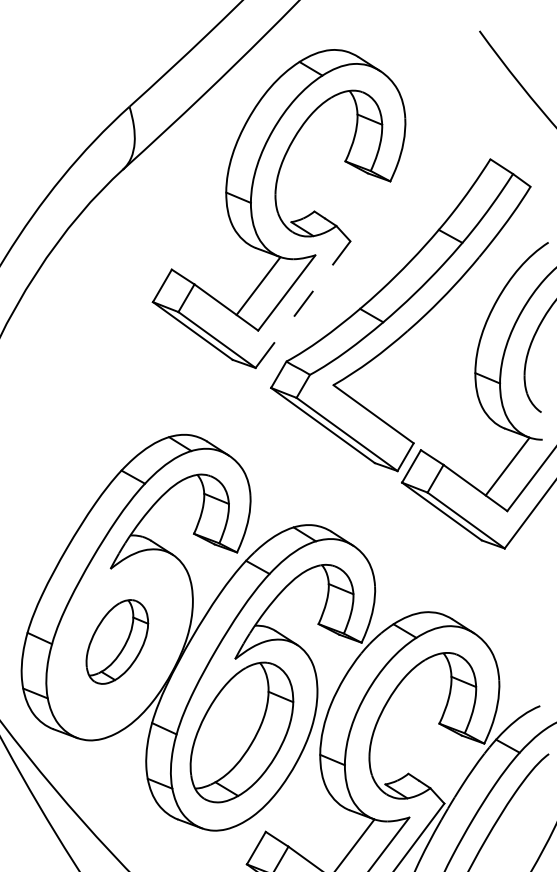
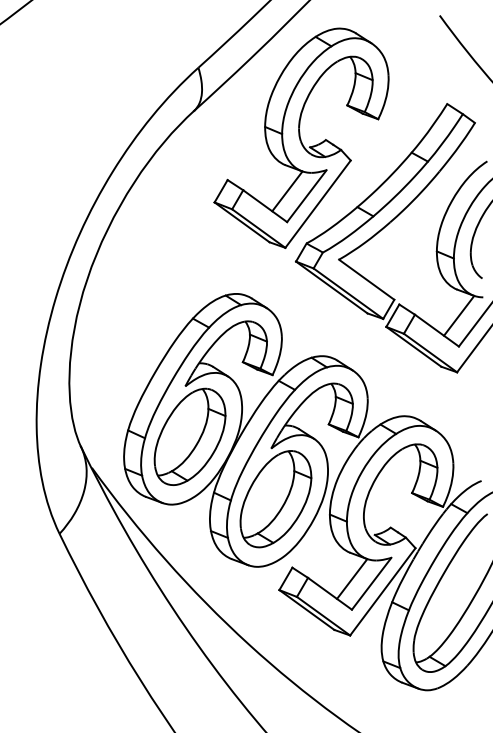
line: (303, 305) -> (318, 204), dashed -> solid
part: (116, 641) -> (189, 436), size x1.67

